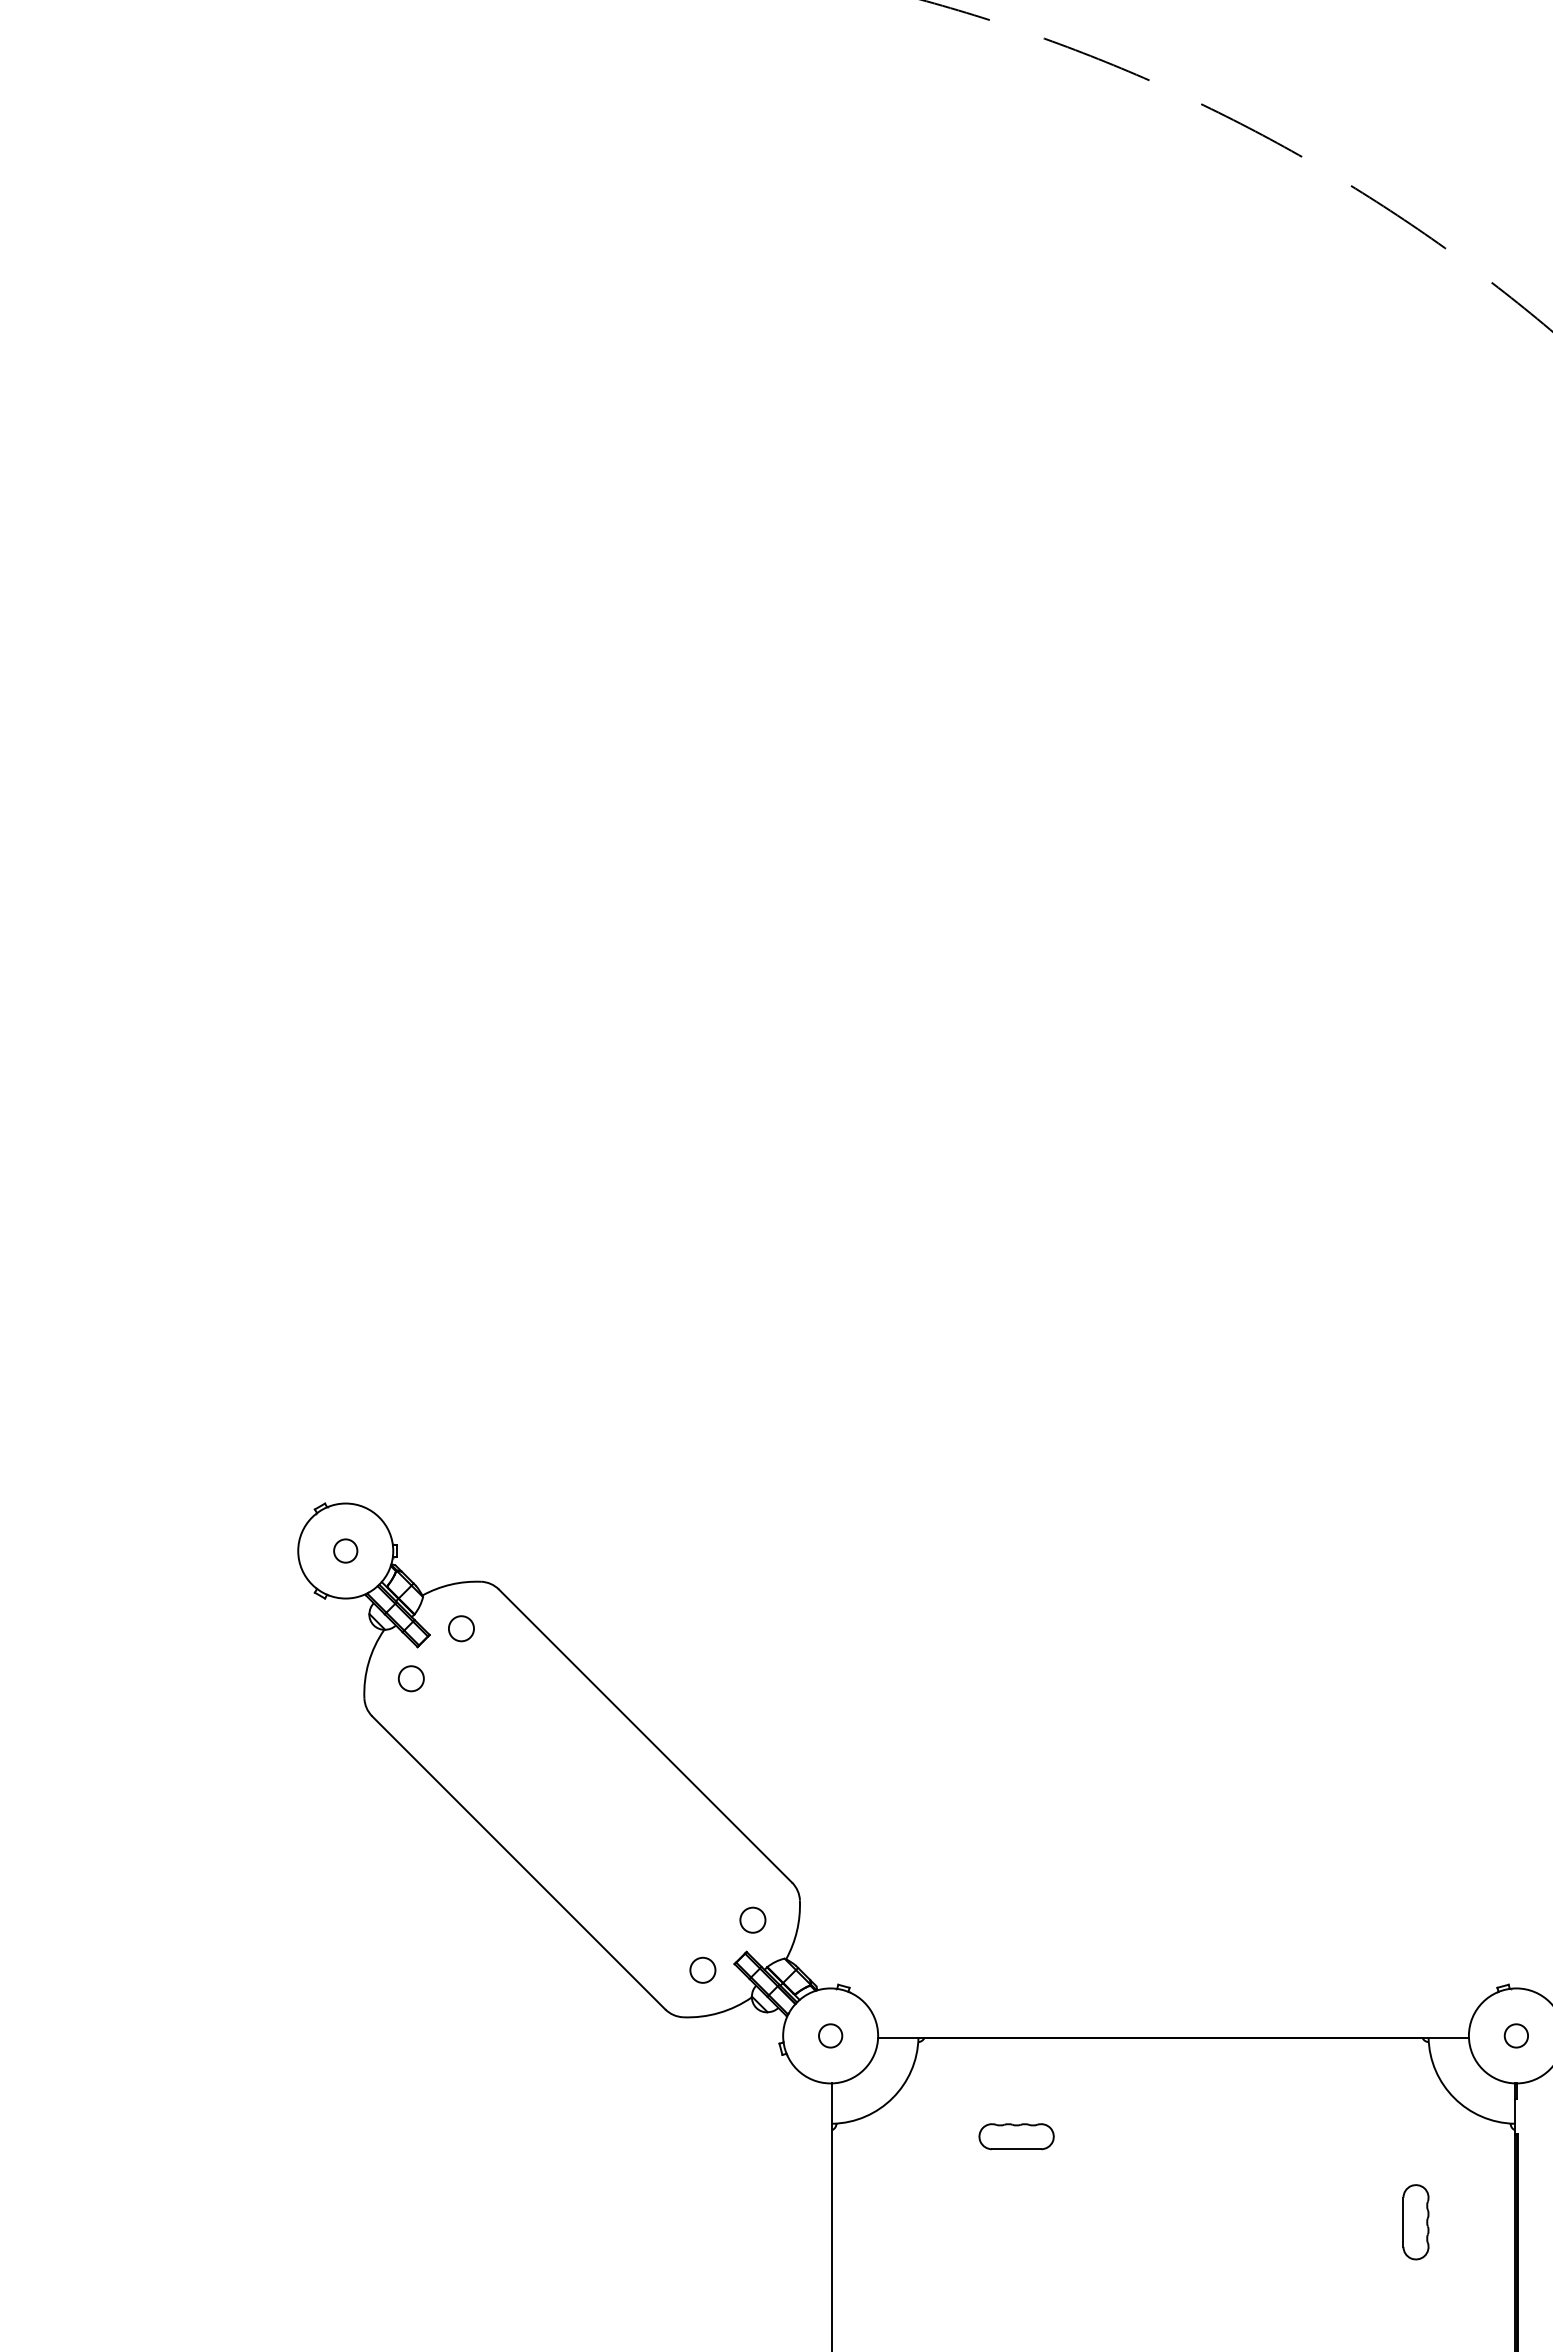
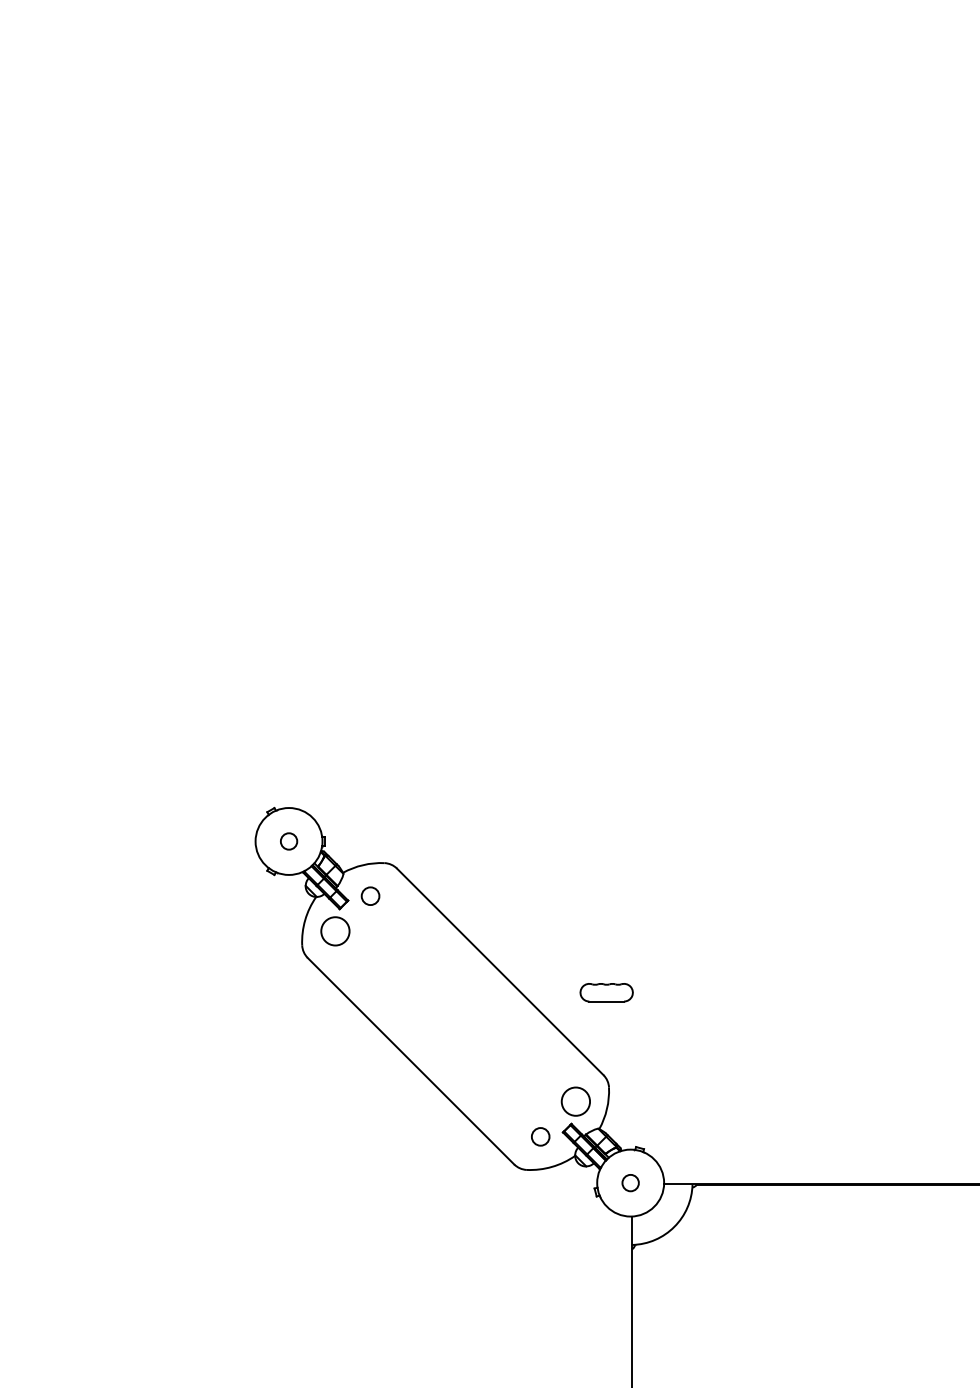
circle: (410, 1678) -> (334, 931), size x1.6
circle: (752, 1919) -> (575, 1101), size x1.6
part: (1016, 2136) -> (606, 992), moved

